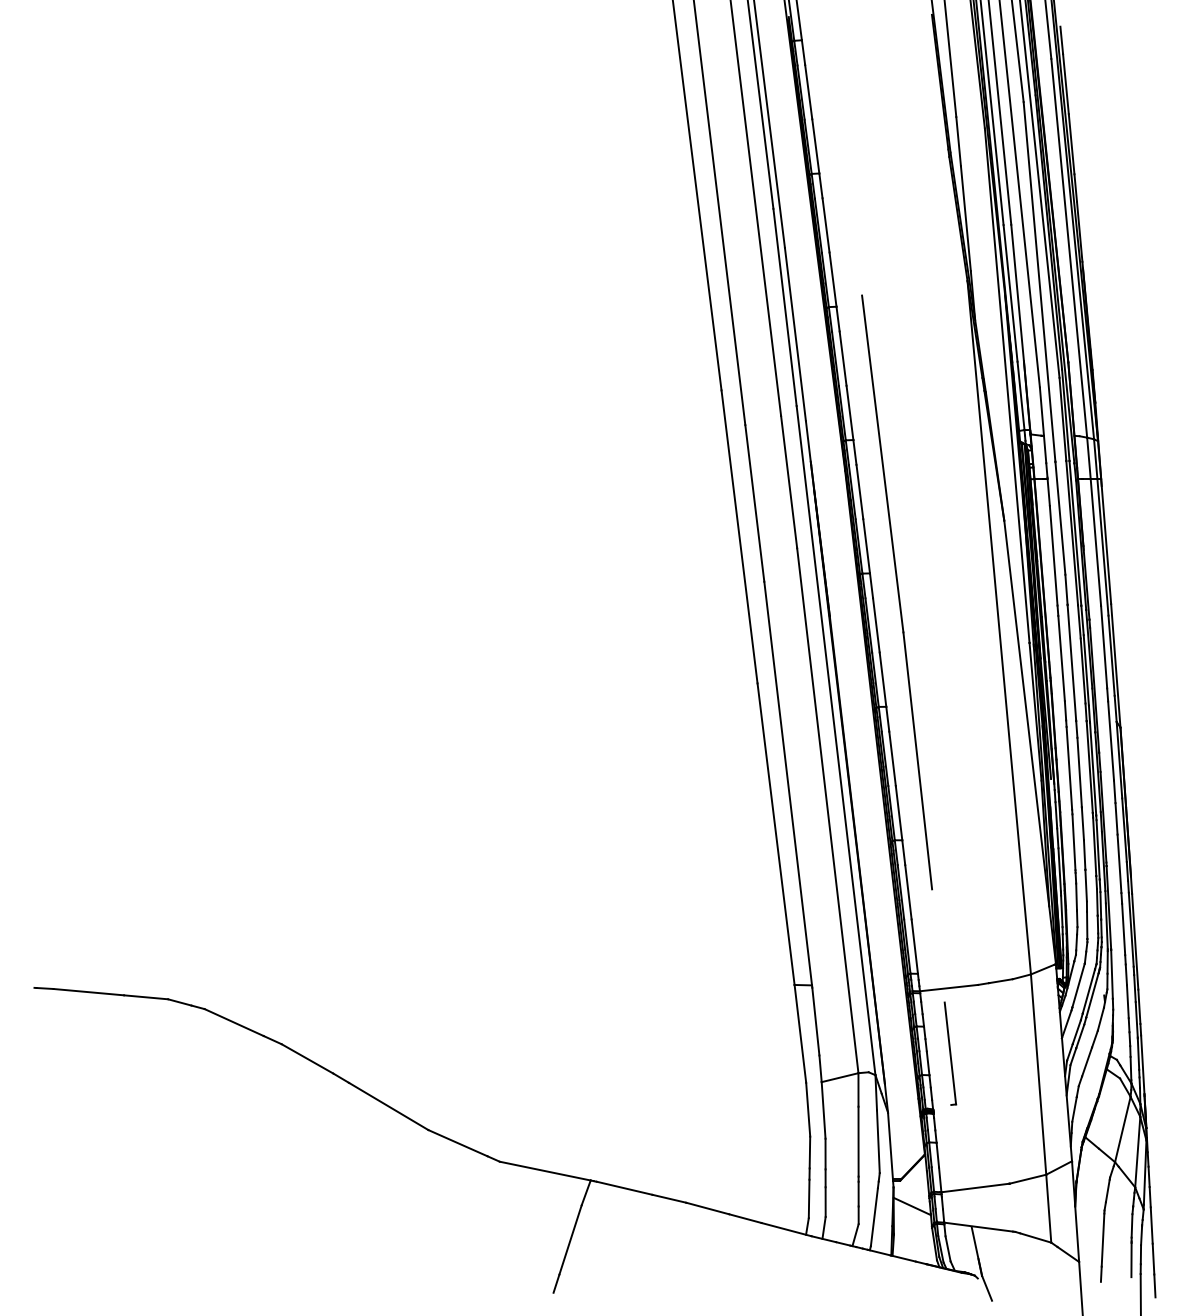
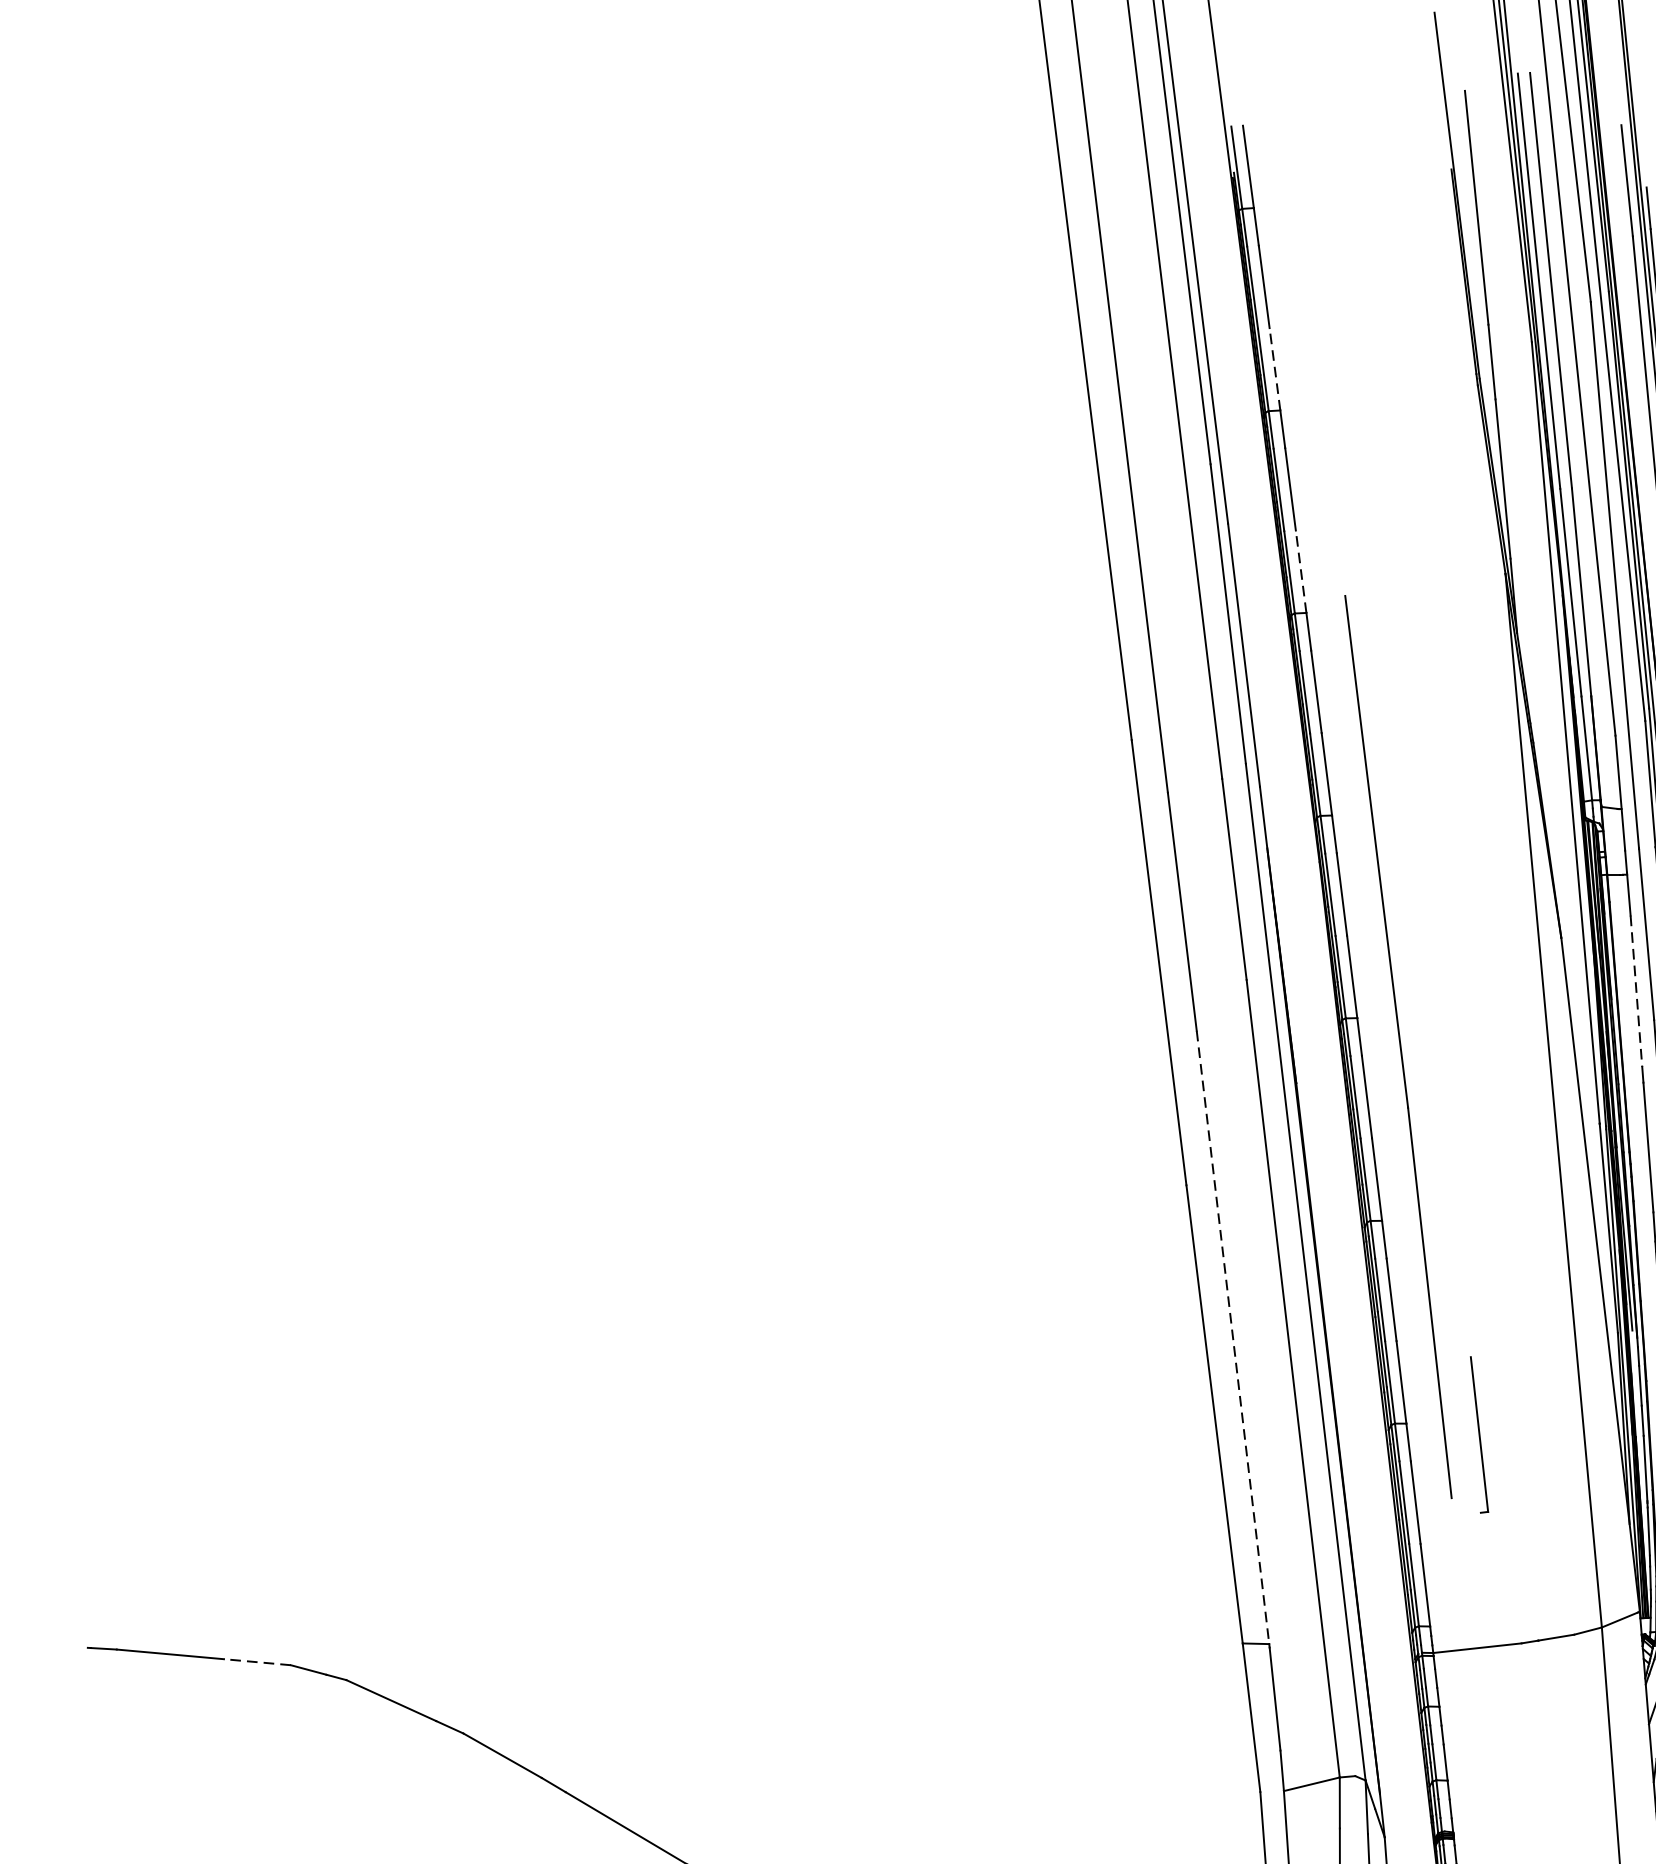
line: (815, 145) -> (1274, 367), solid -> dashed
line: (832, 279) -> (1300, 571), solid -> dashed
line: (1053, 555) -> (1636, 990), solid -> dashed
line: (788, 784) -> (1233, 1338), solid -> dashed
line: (145, 997) -> (256, 1662), solid -> dashed
part: (950, 1053) -> (1479, 1434), moved

